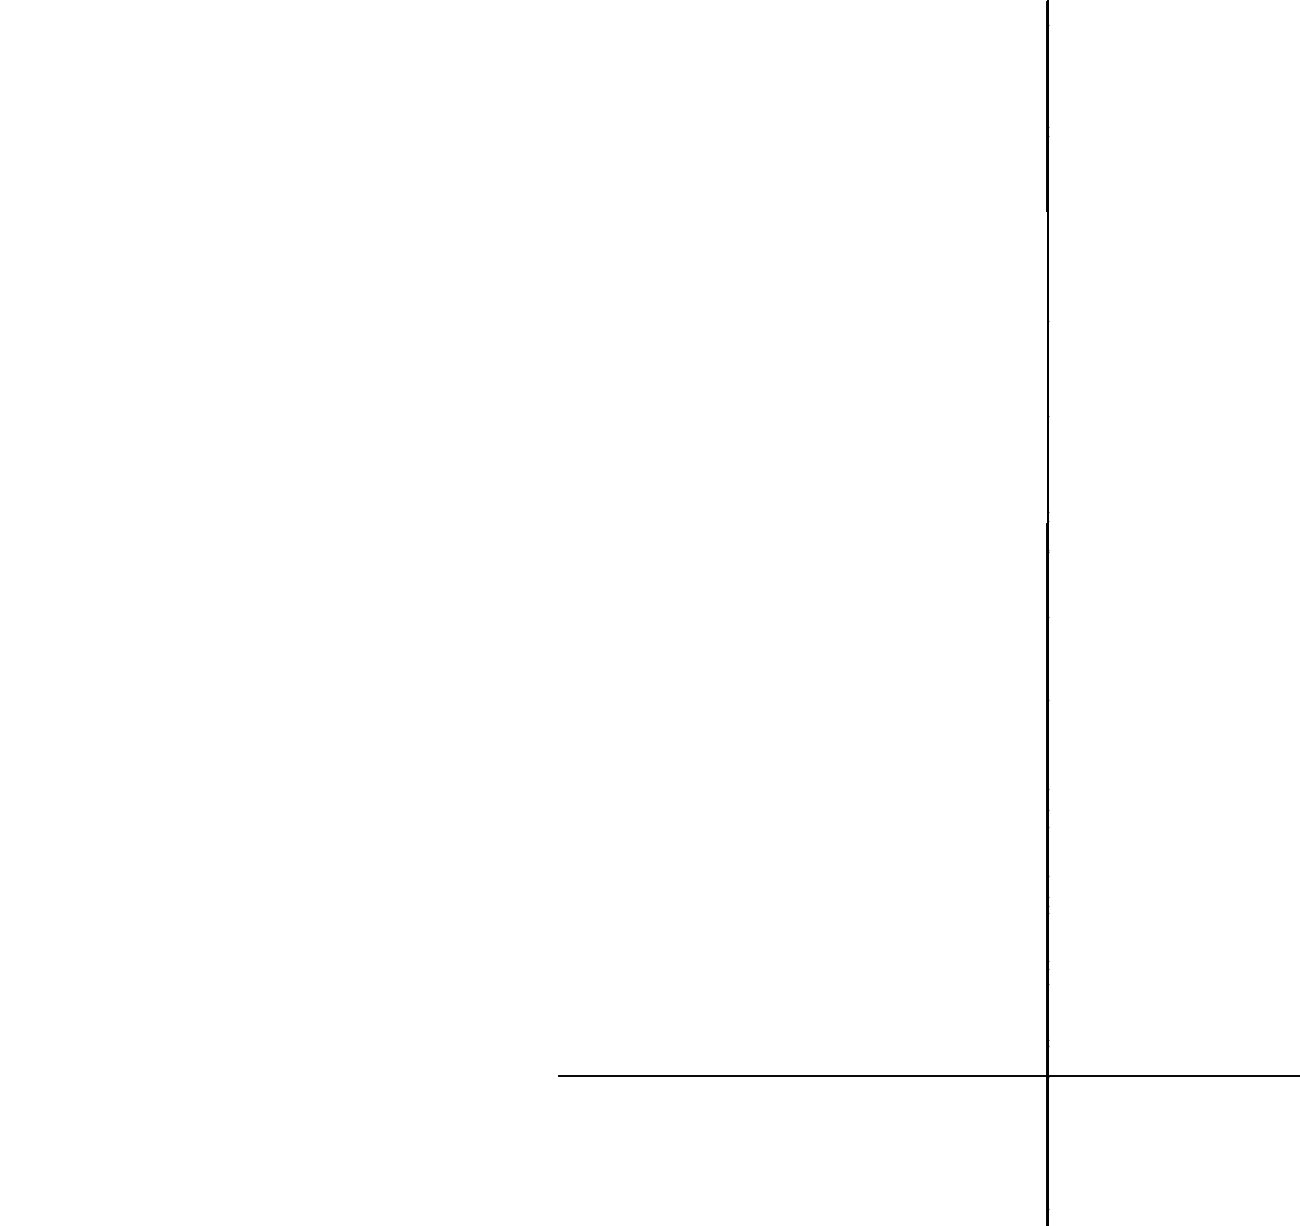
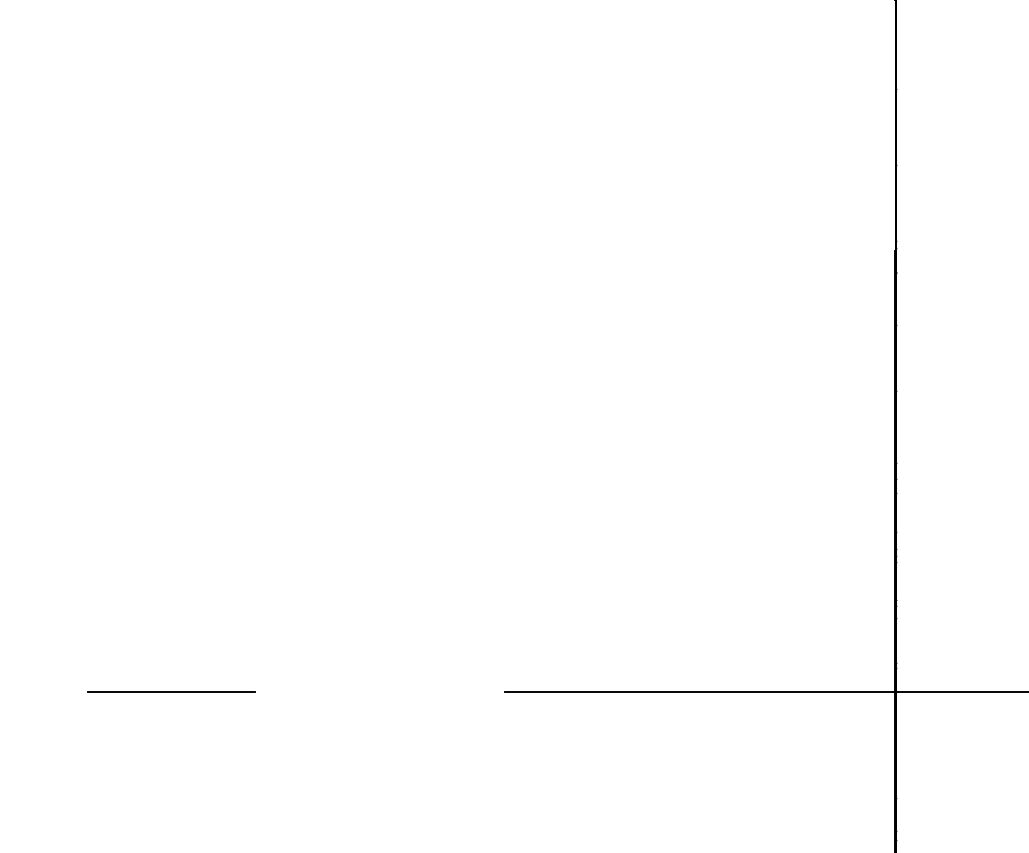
line: (140, 1076) -> (170, 692), added

